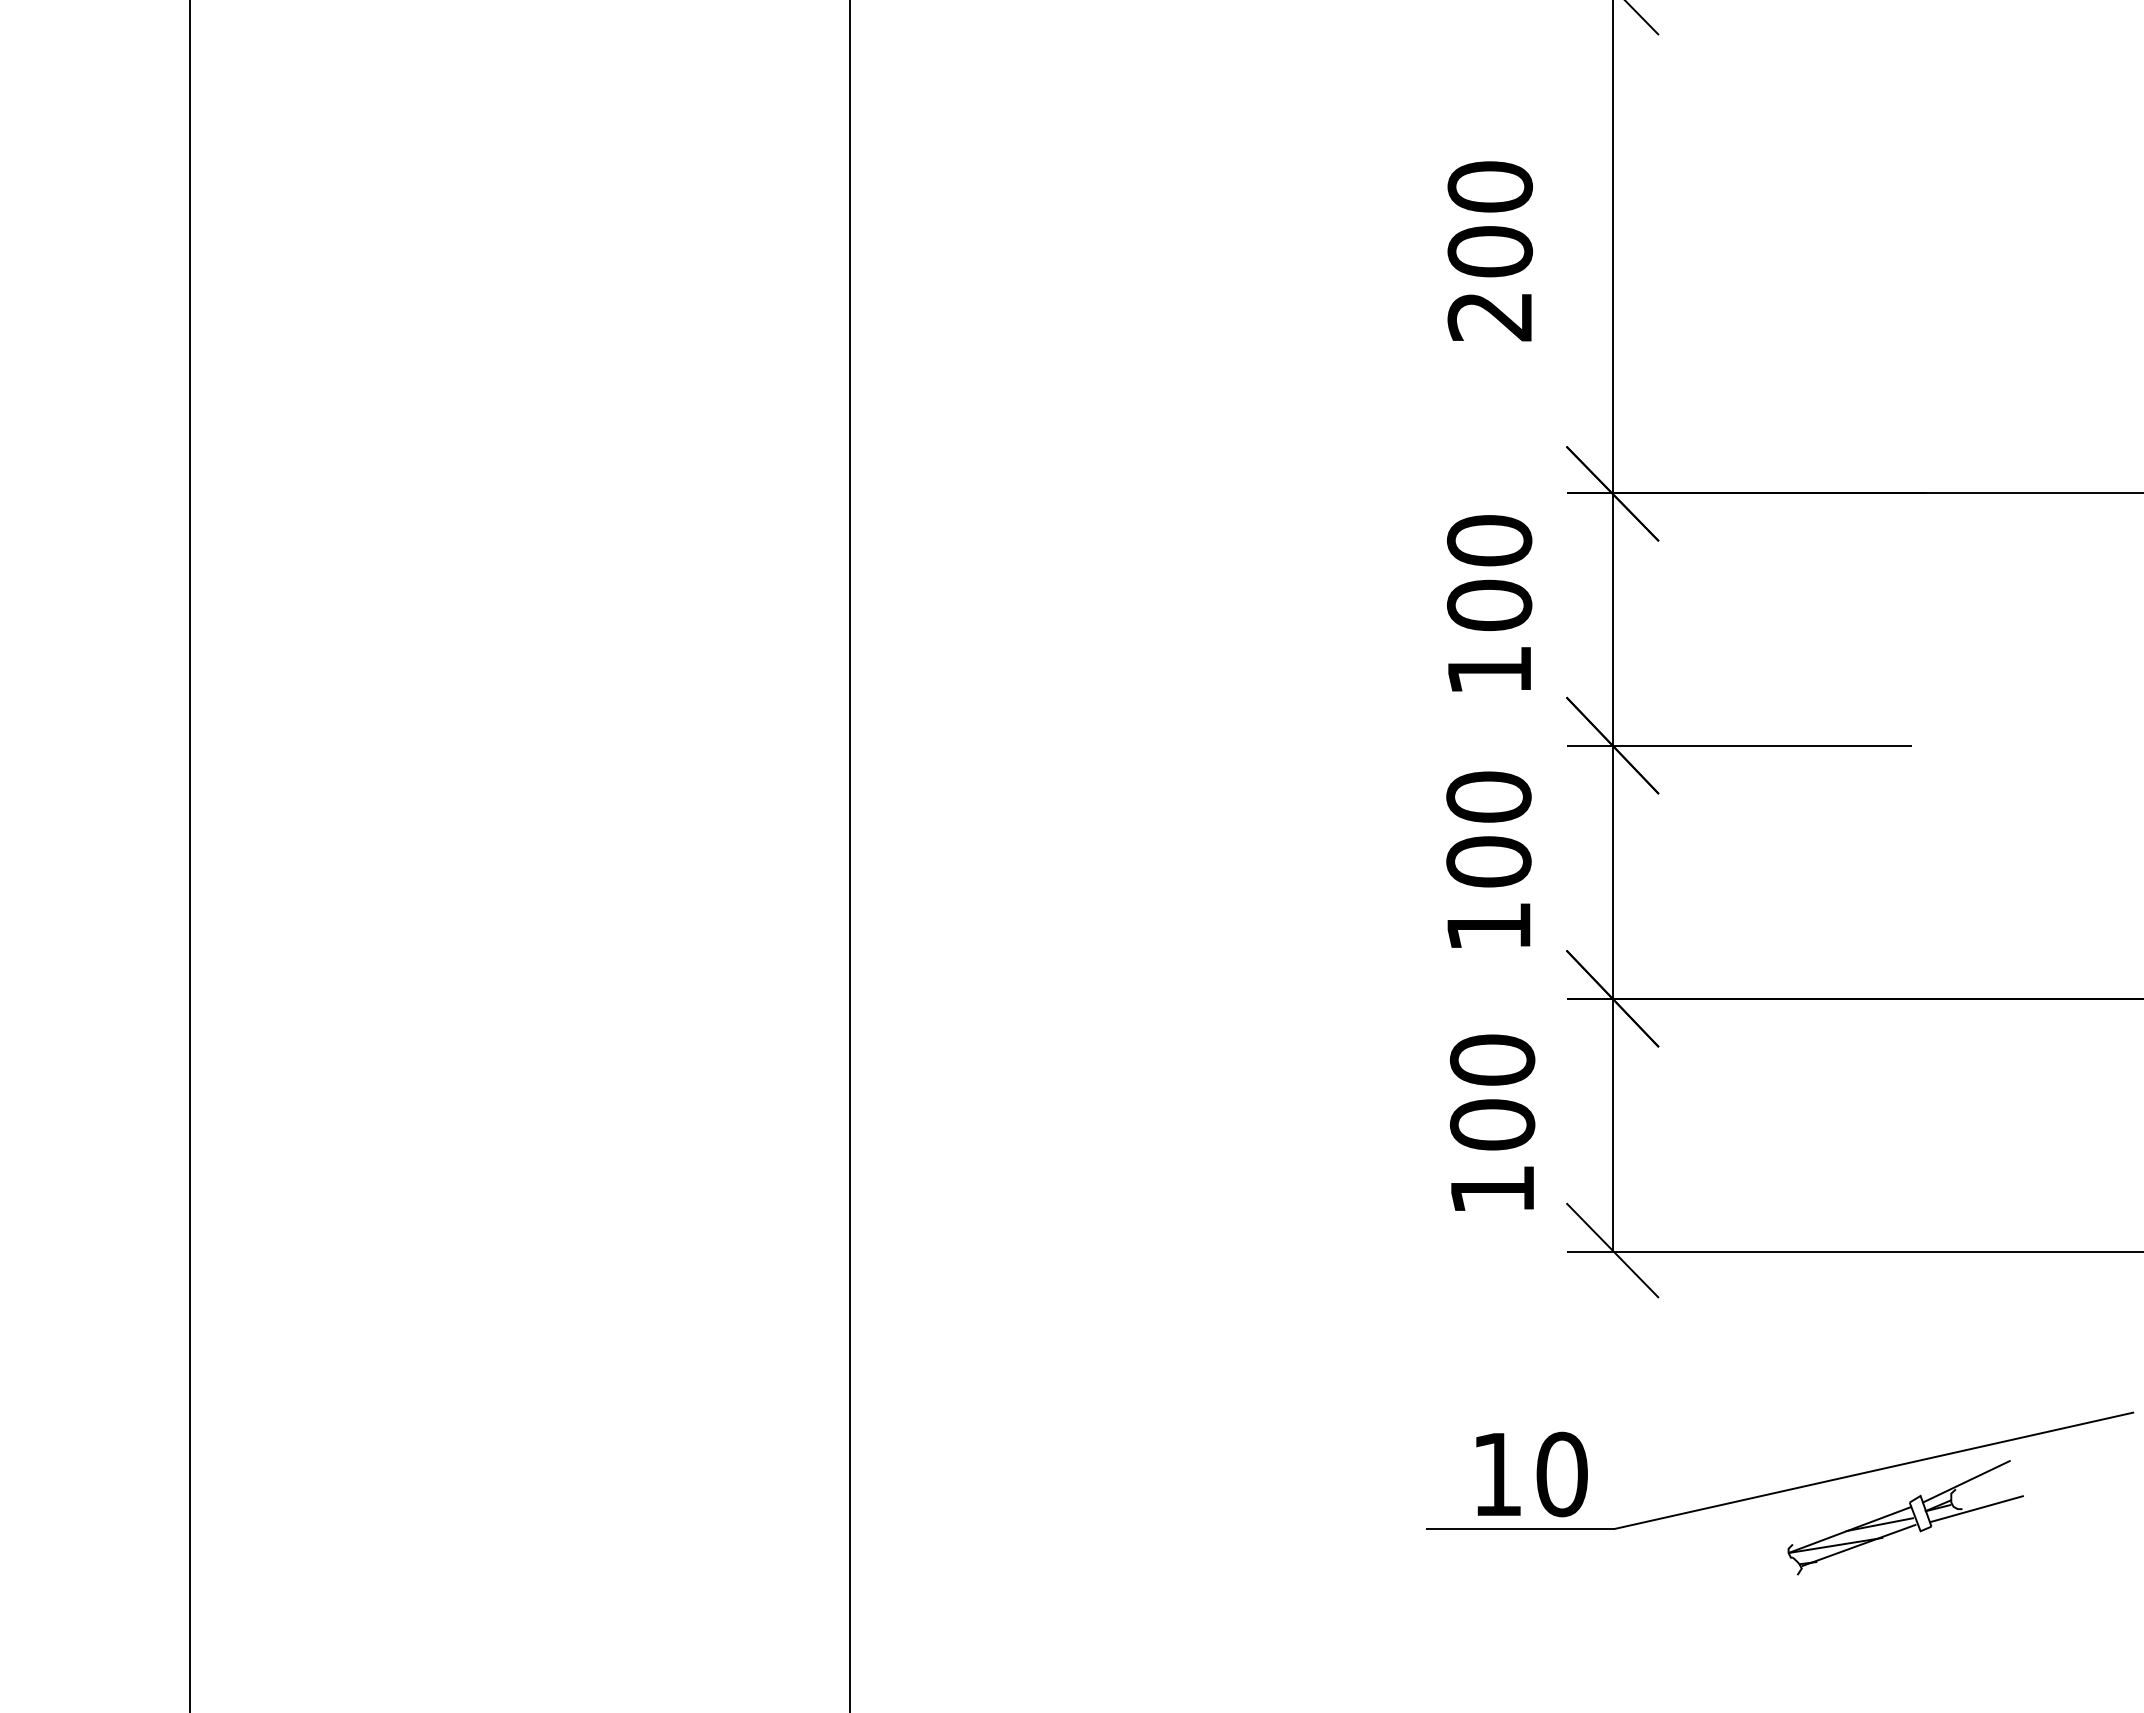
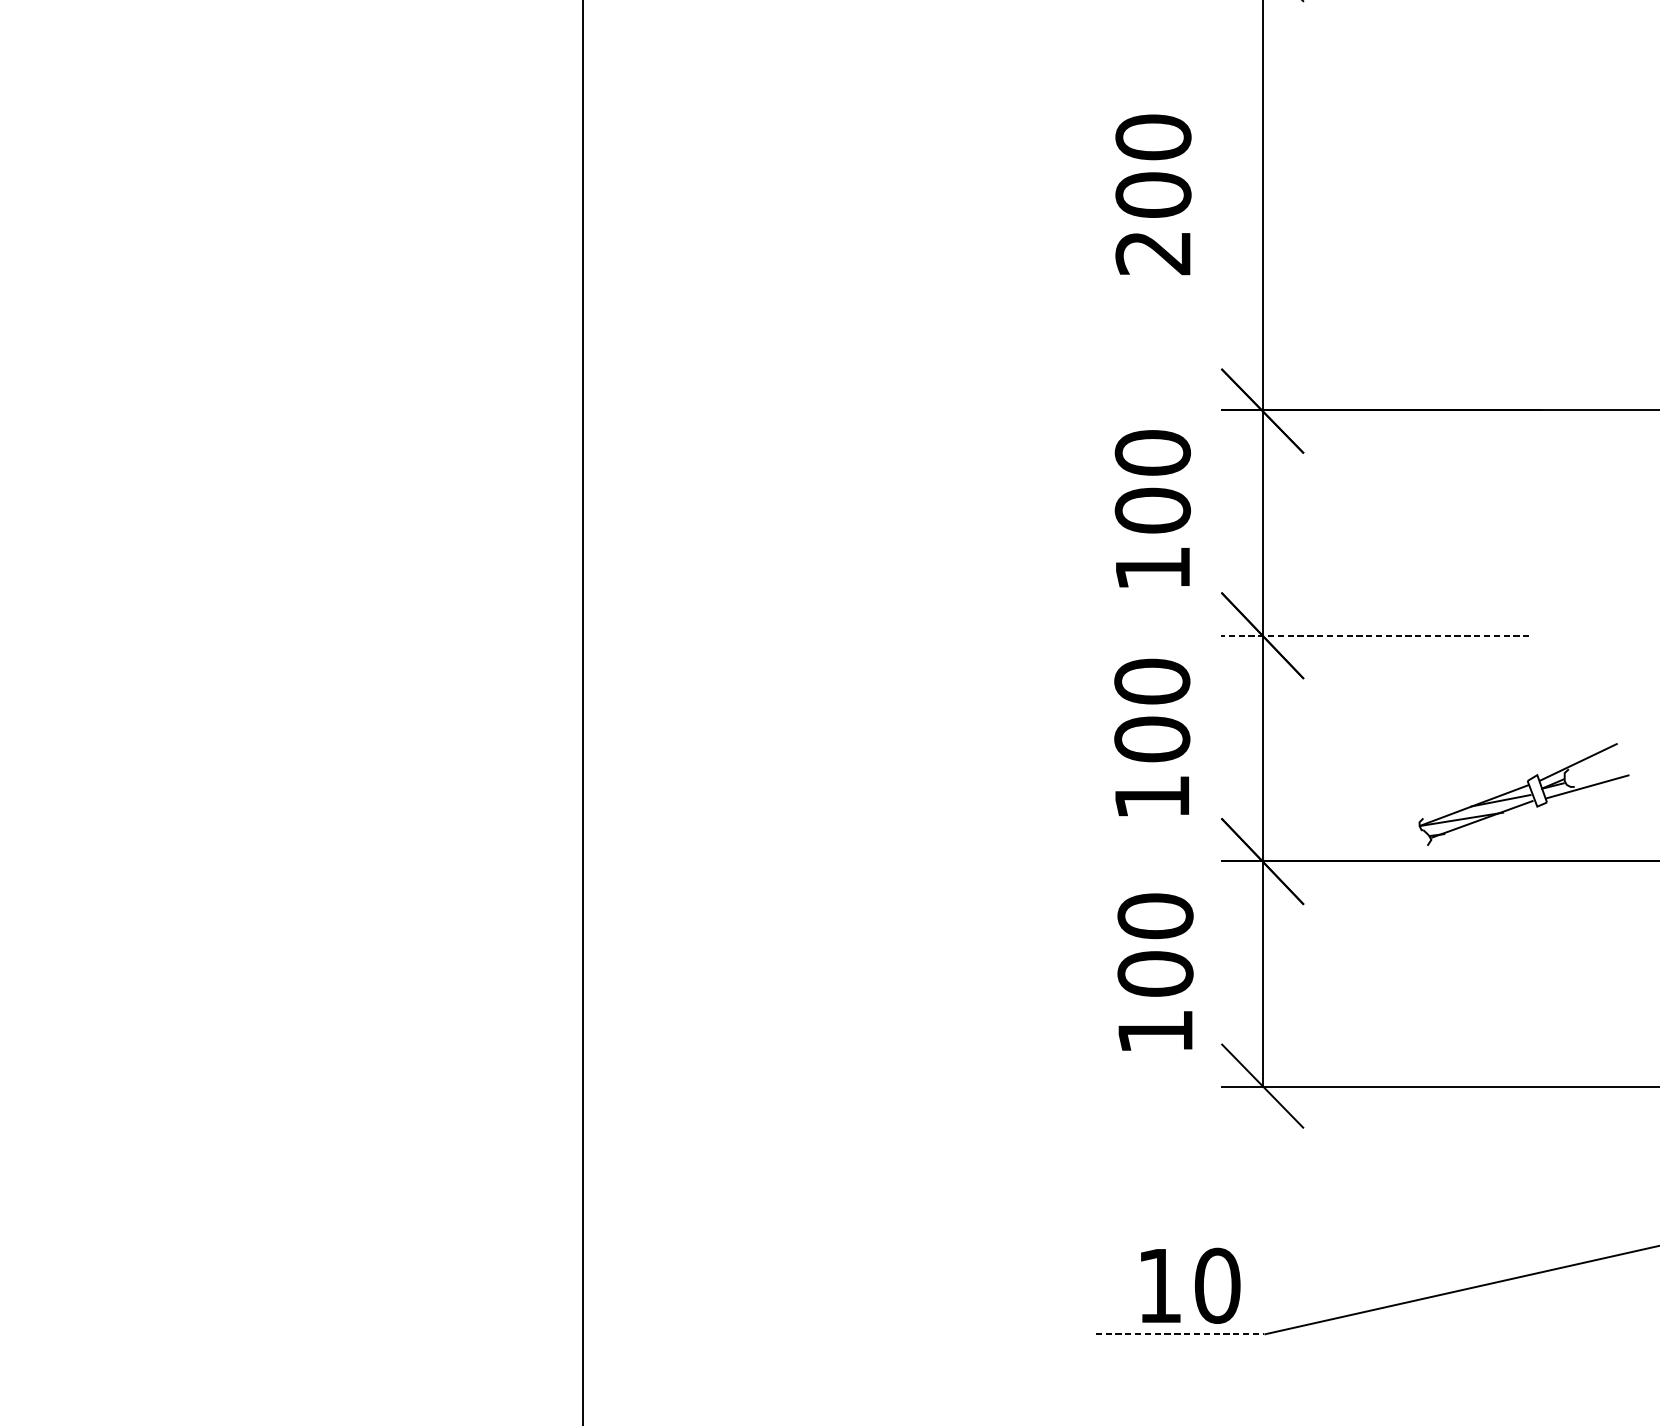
line: (1739, 745) -> (1375, 635), solid -> dashed
part: (1905, 1517) -> (1523, 794), moved
line: (1520, 1528) -> (1180, 1334), solid -> dashed

